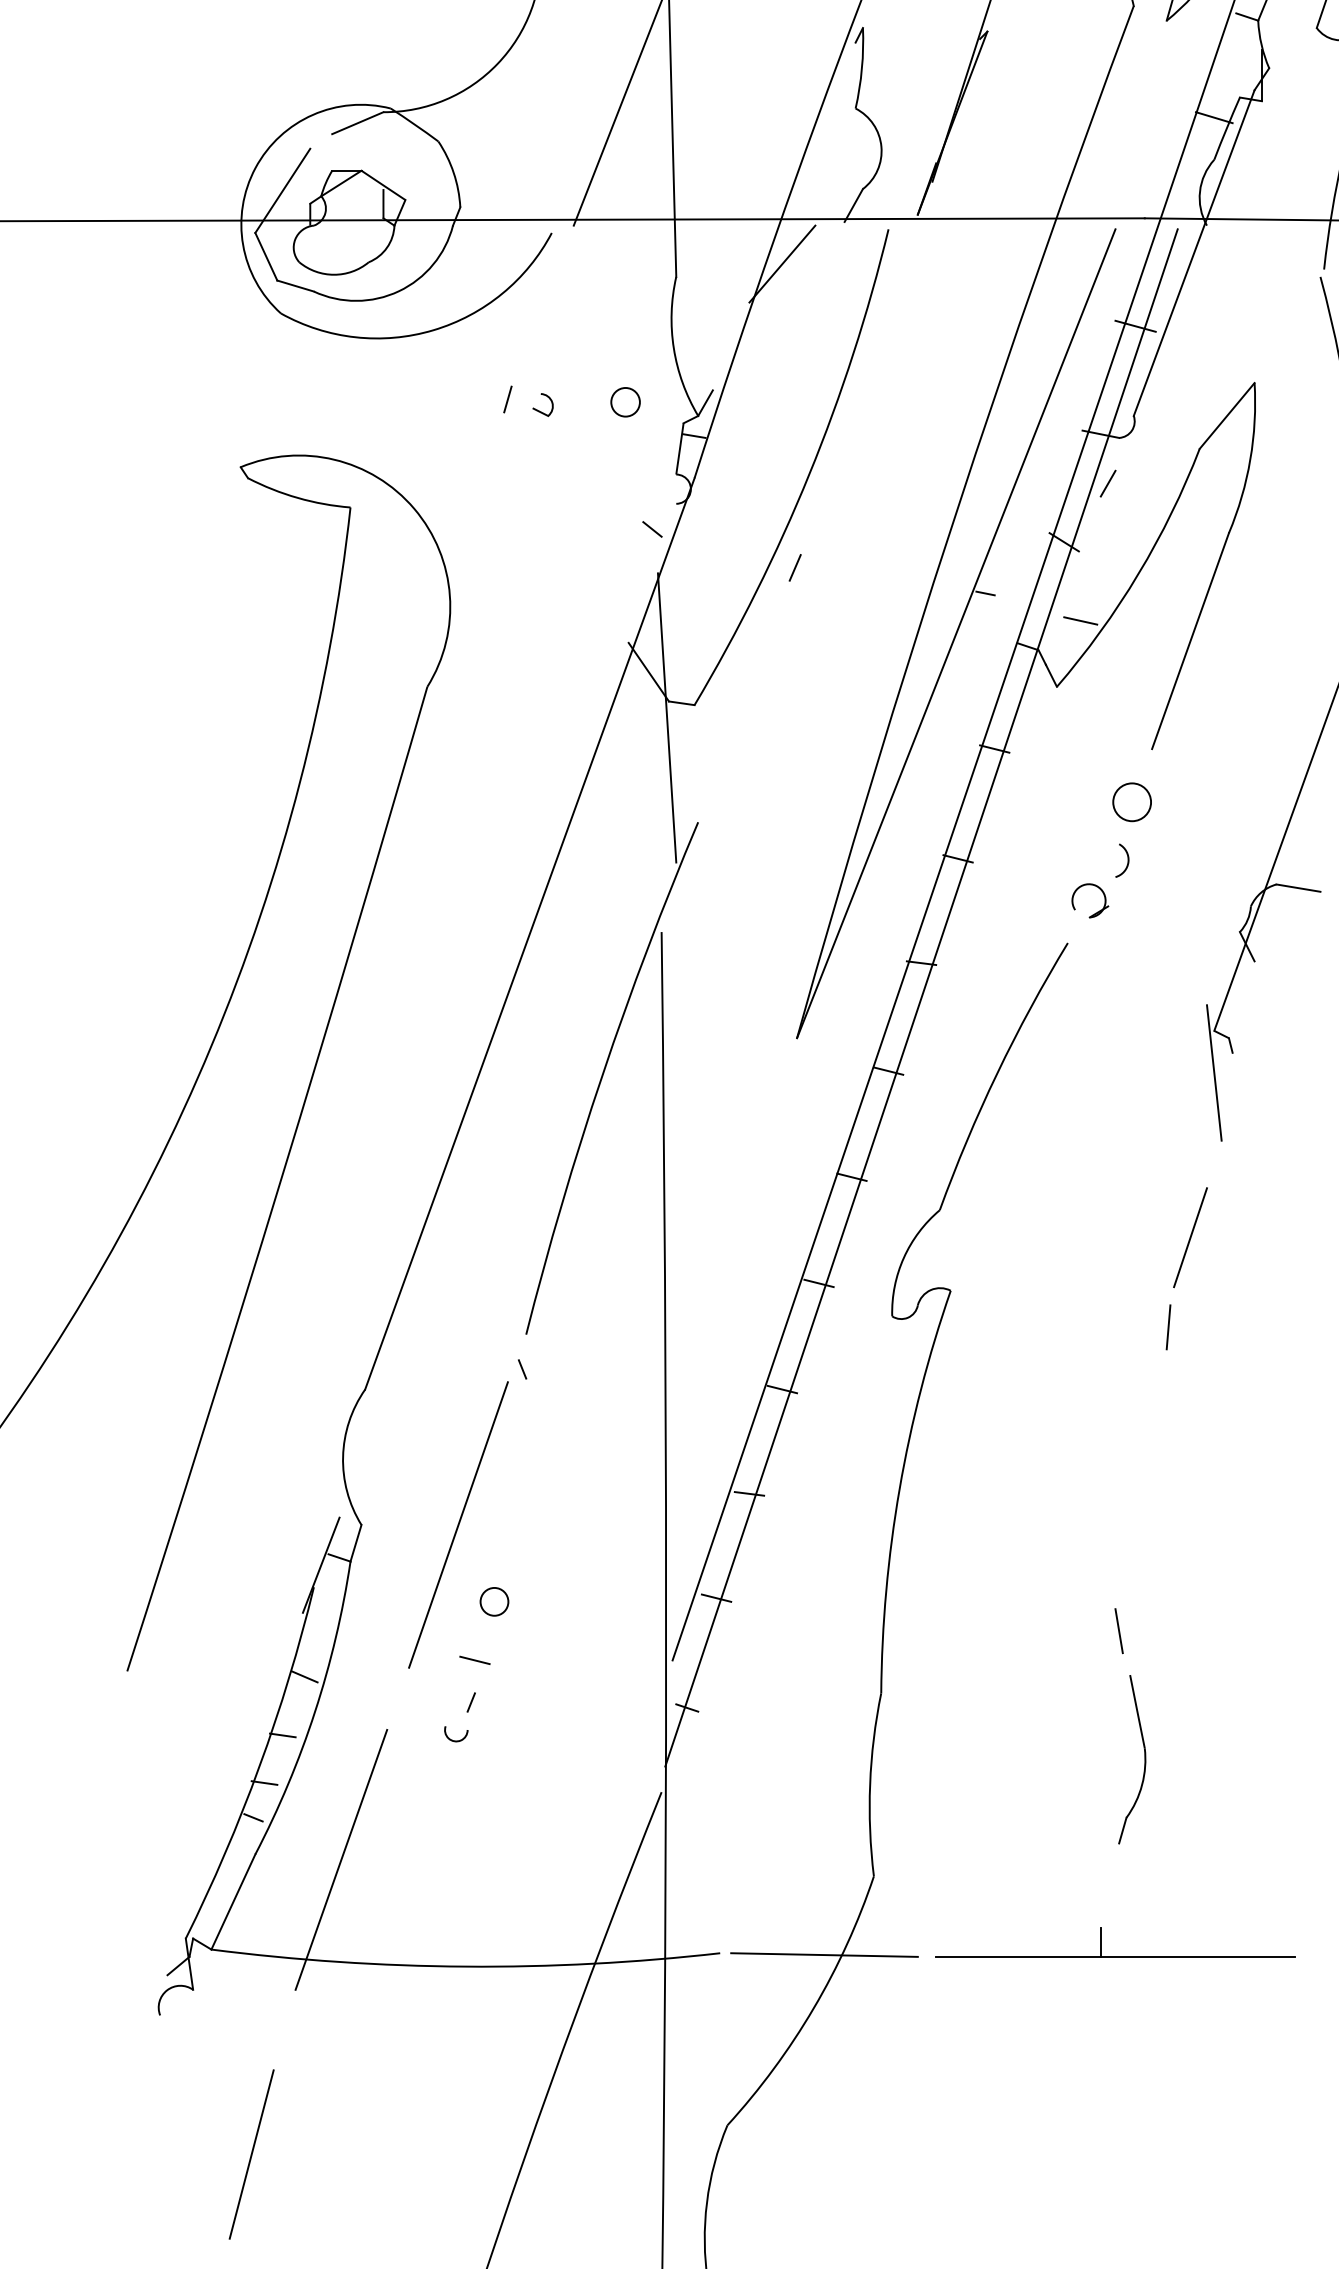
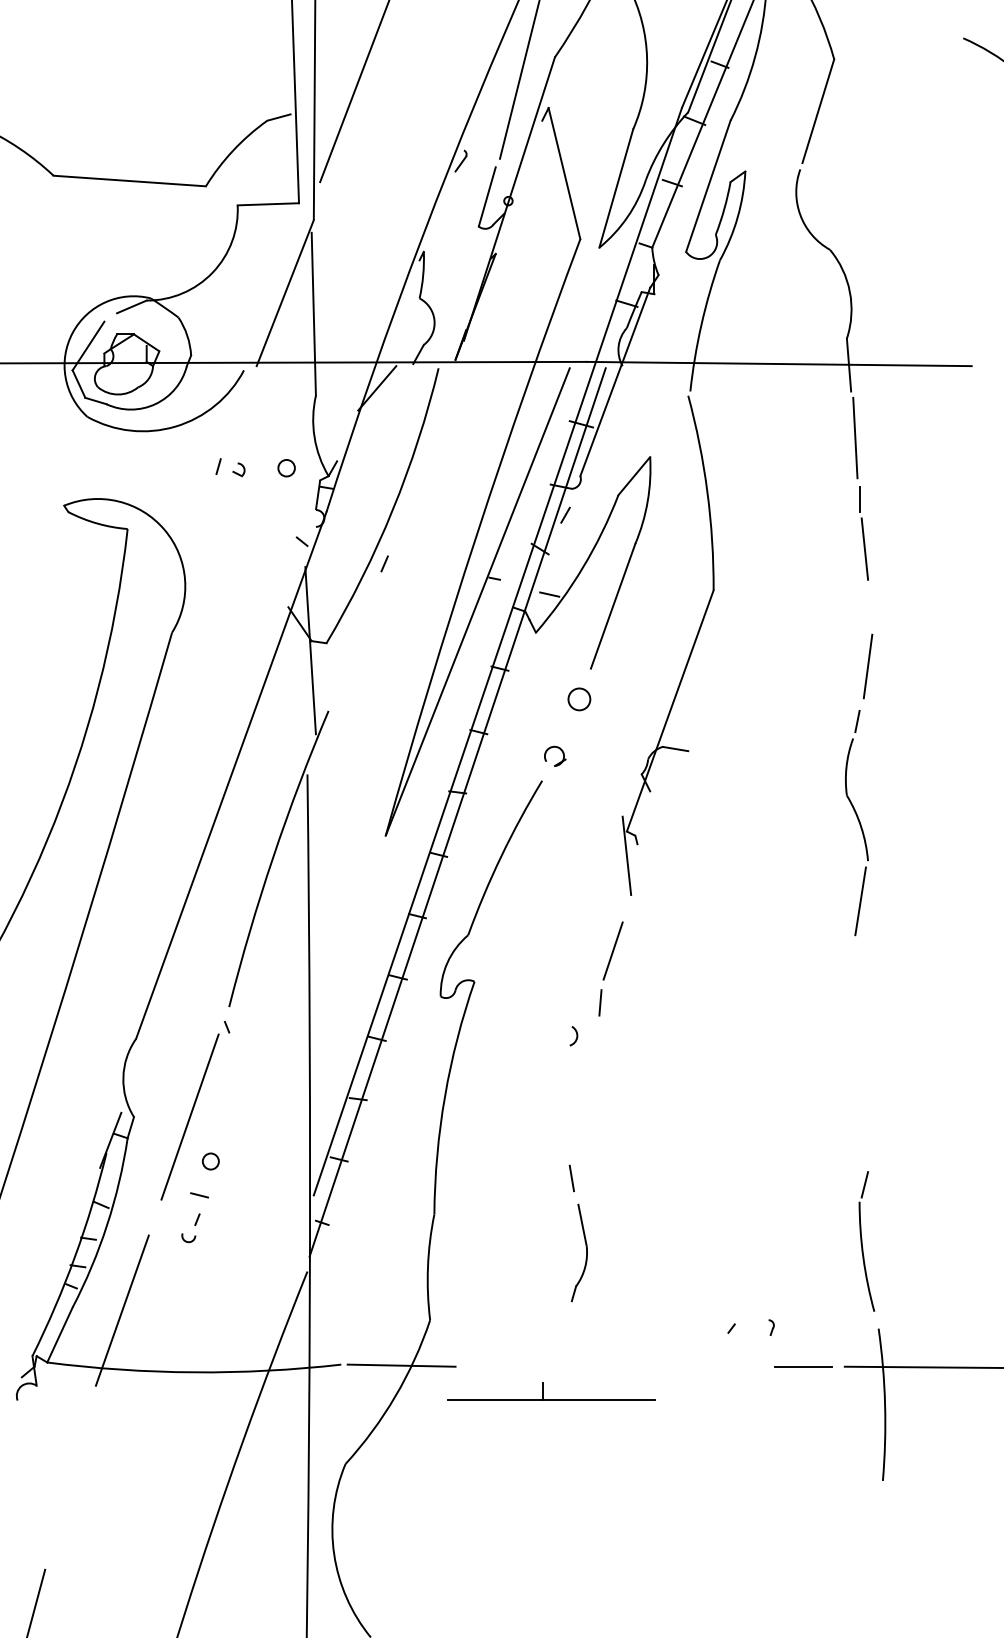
arc: (1127, 861) -> (576, 1036), moved
part: (1101, 1942) -> (543, 1391), moved
line: (251, 2153) -> (70, 1480), removed

